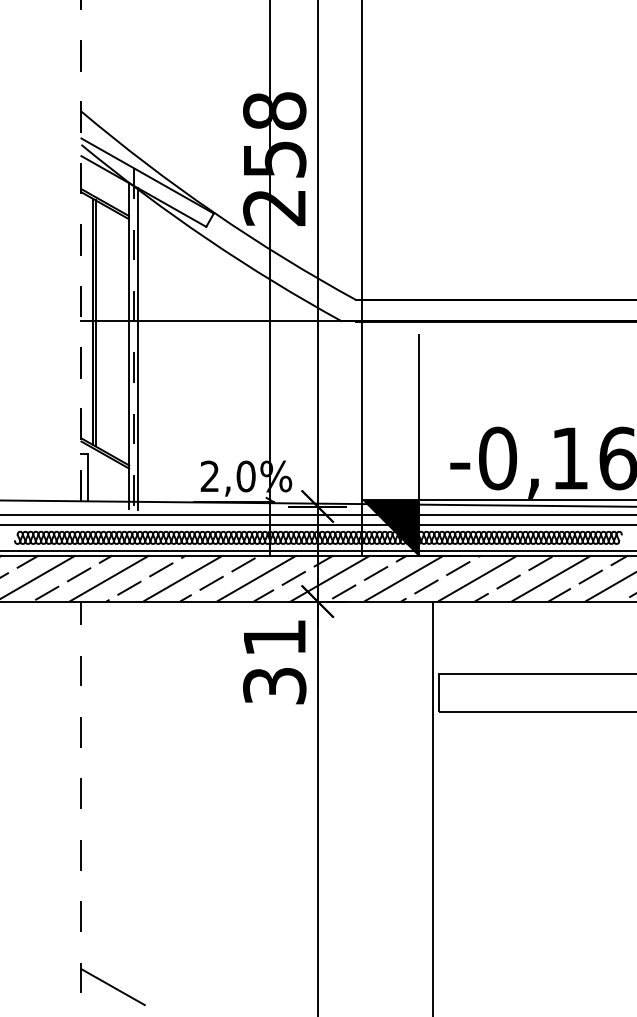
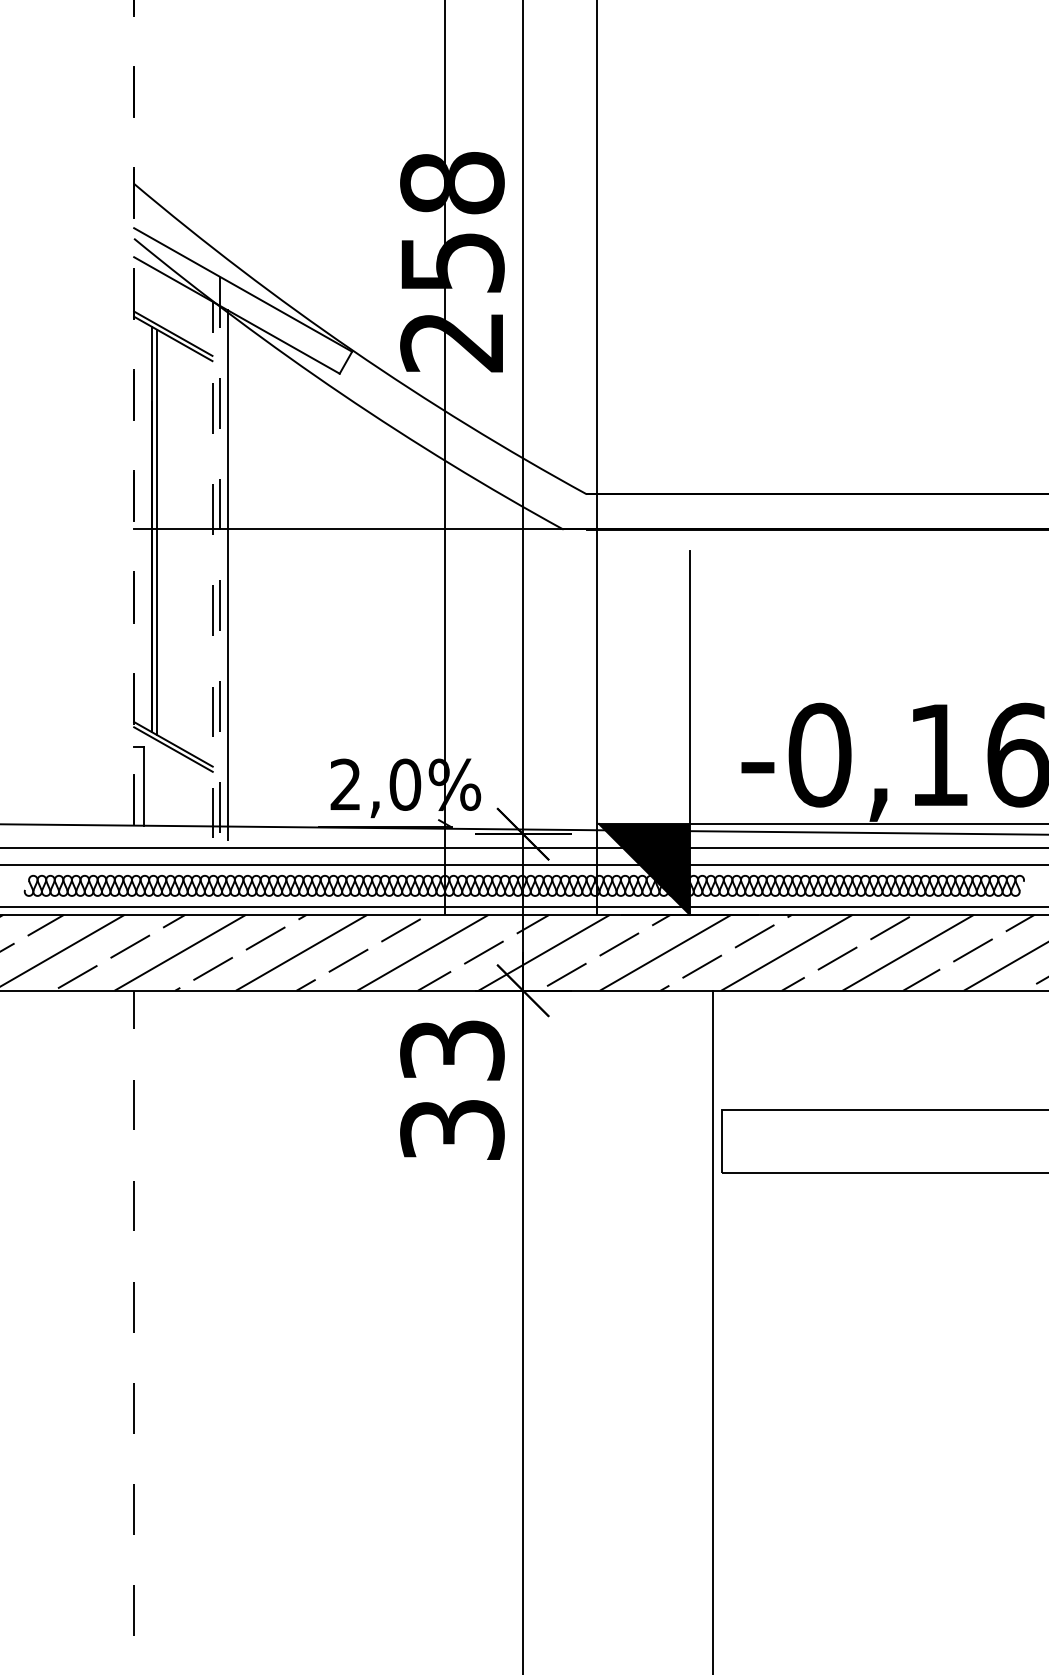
line: (129, 346) -> (213, 570), solid -> dashed
text: (274, 637) -> (452, 1049), 31 -> 33
line: (112, 987) -> (185, 1626), removed

